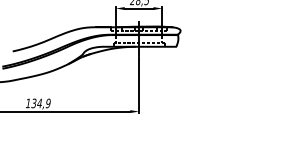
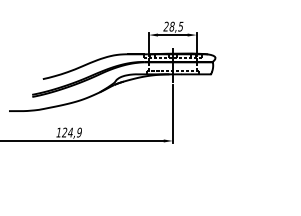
text: (33, 103) -> (64, 132), 134,9 -> 124,9

